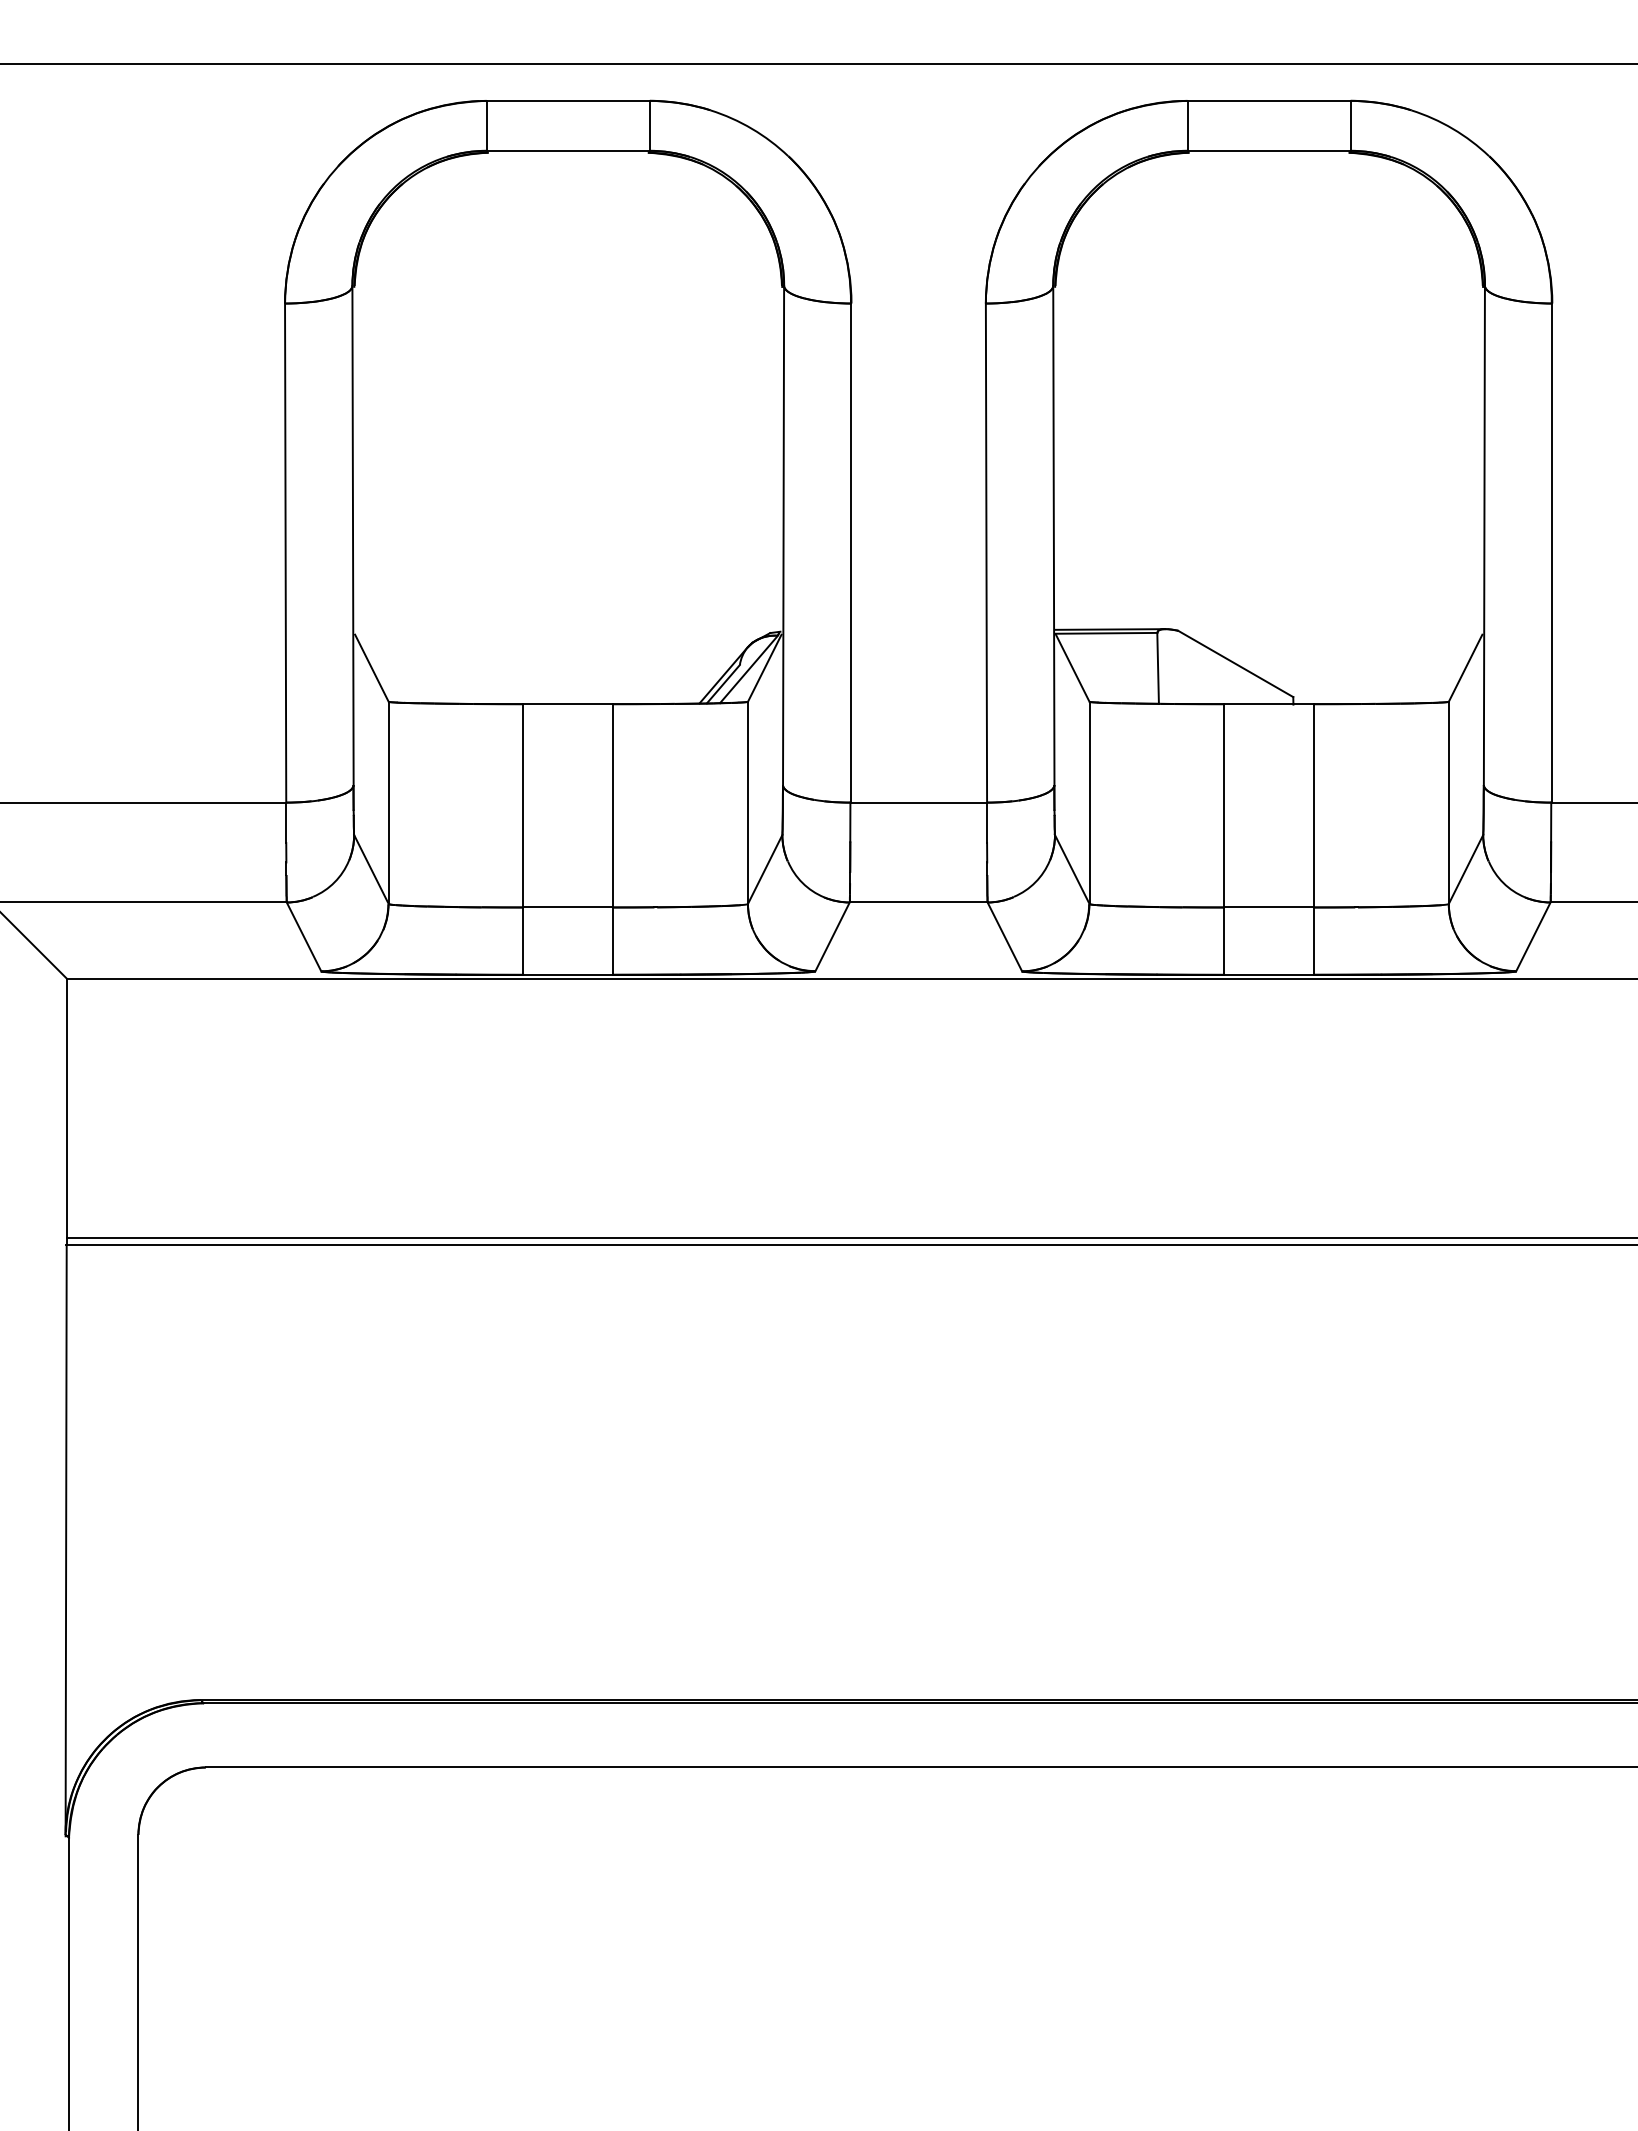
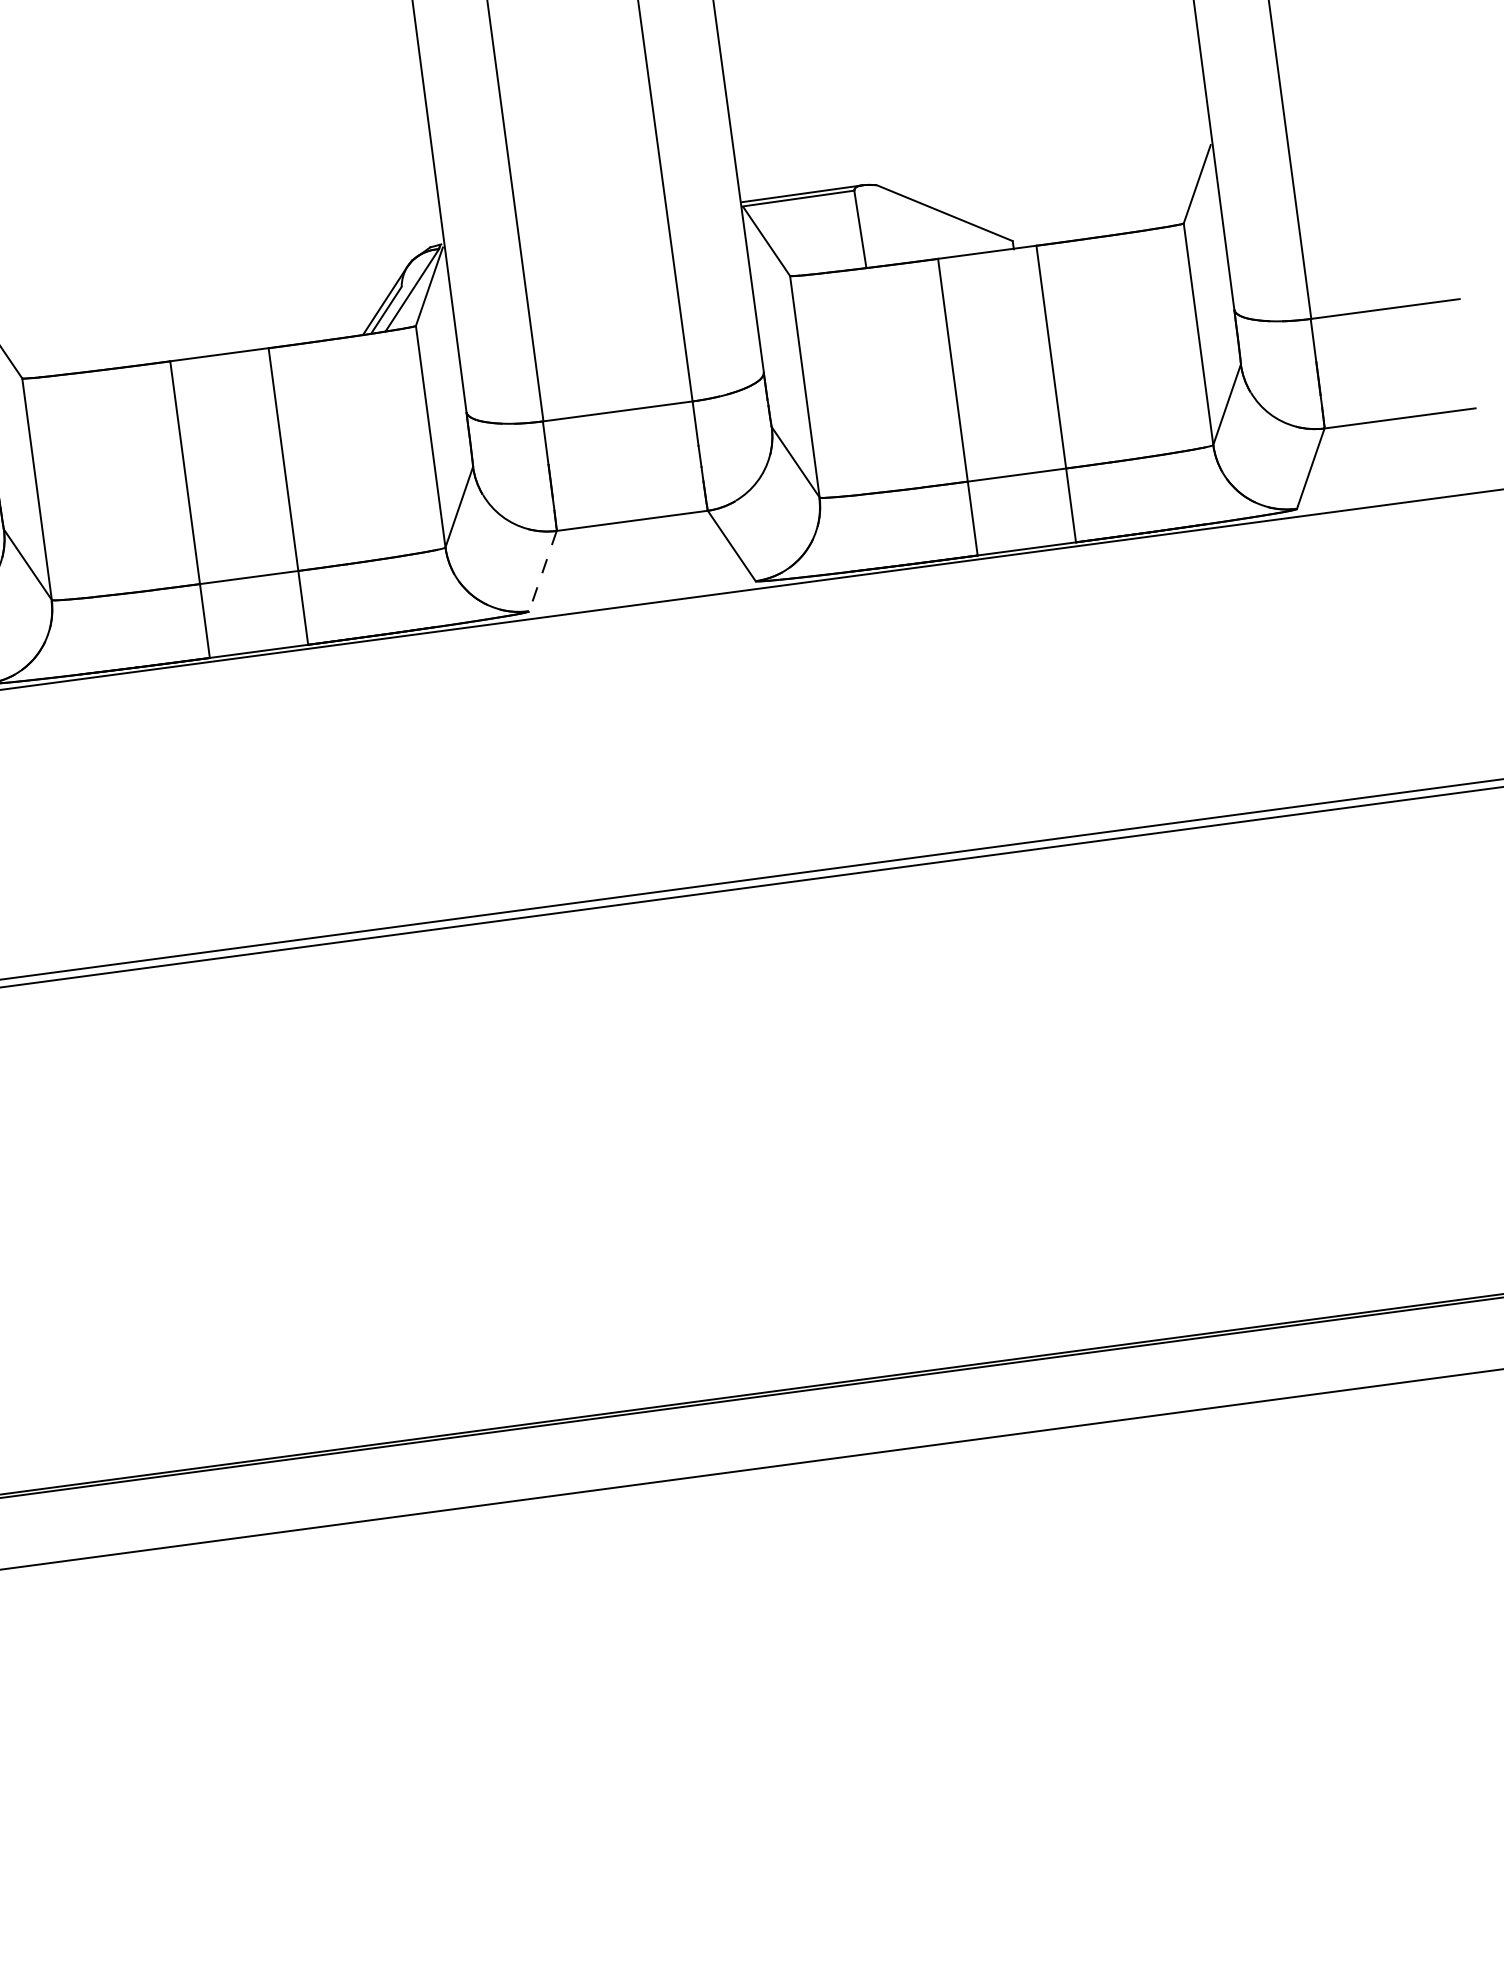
line: (832, 937) -> (542, 571), solid -> dashed

